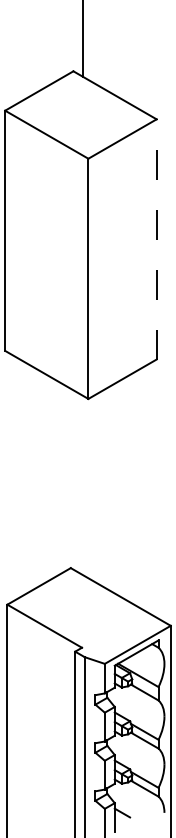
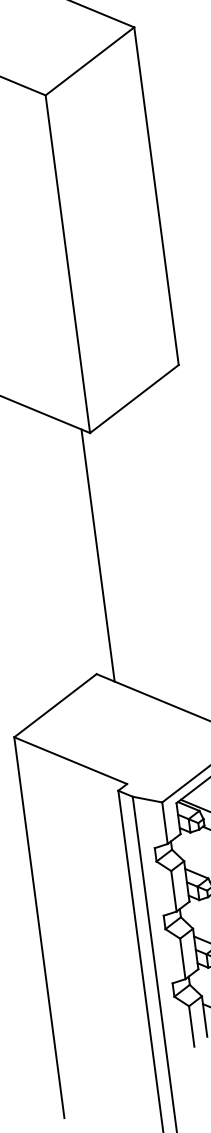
line: (156, 238) -> (156, 194), dashed -> solid
line: (82, 484) -> (97, 554), added

